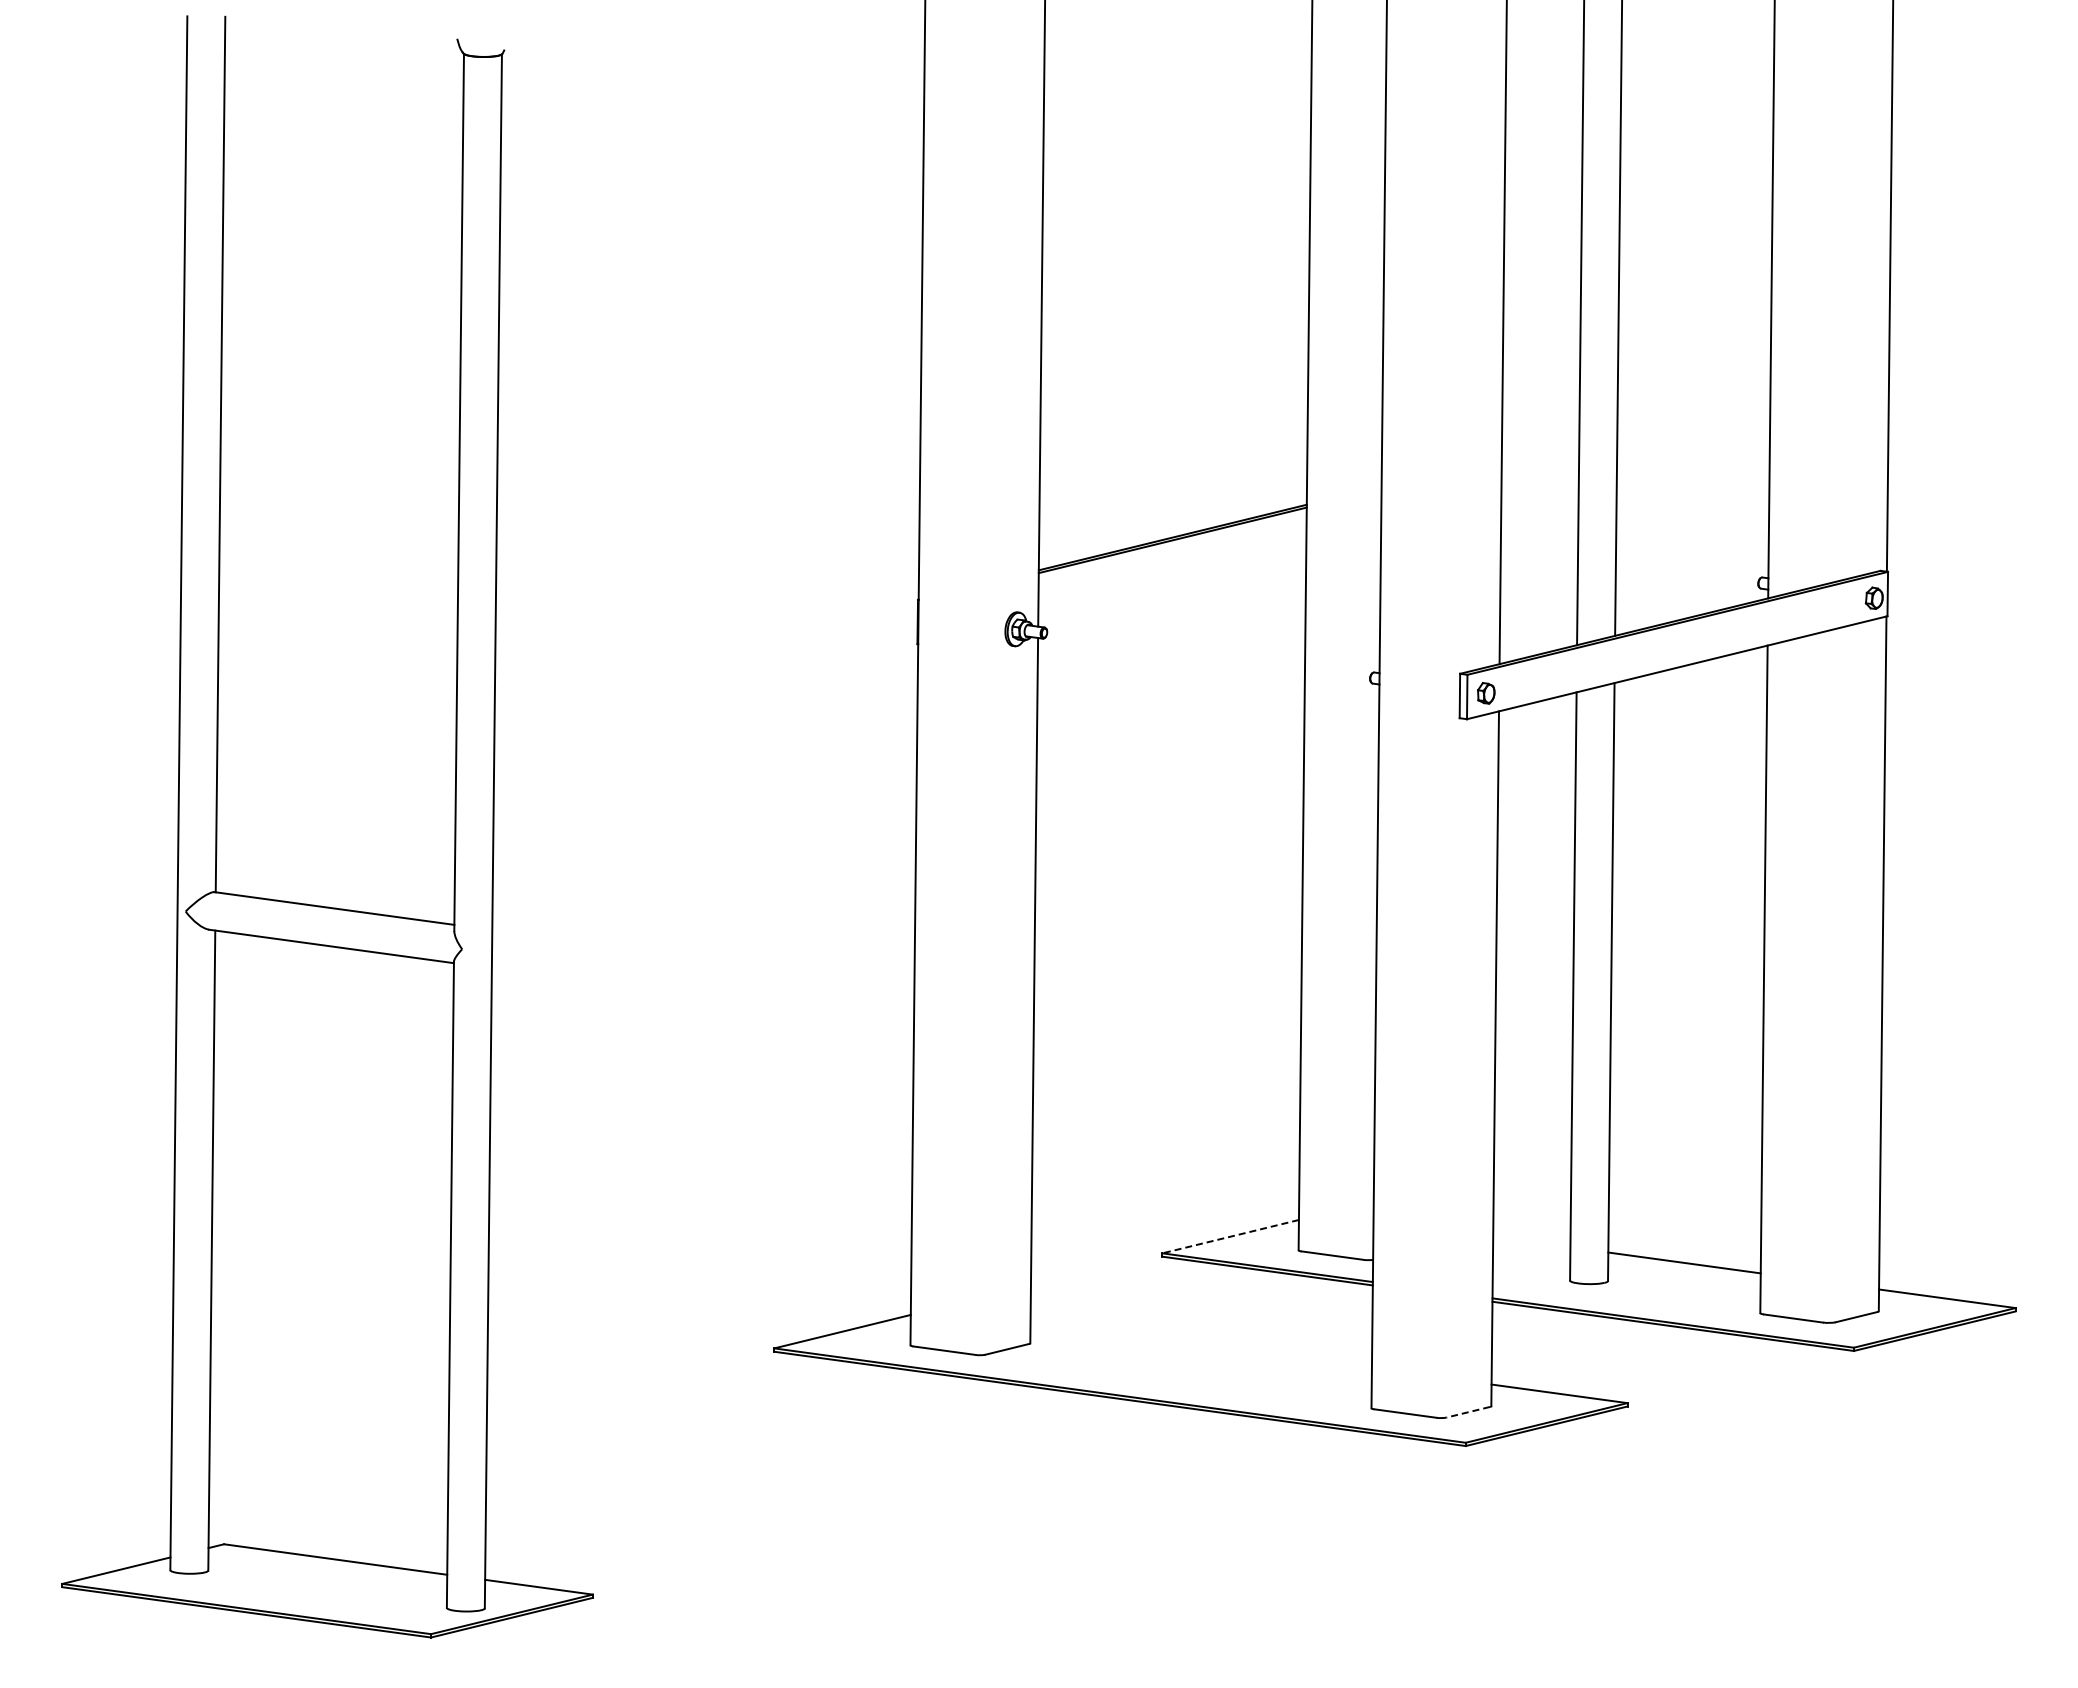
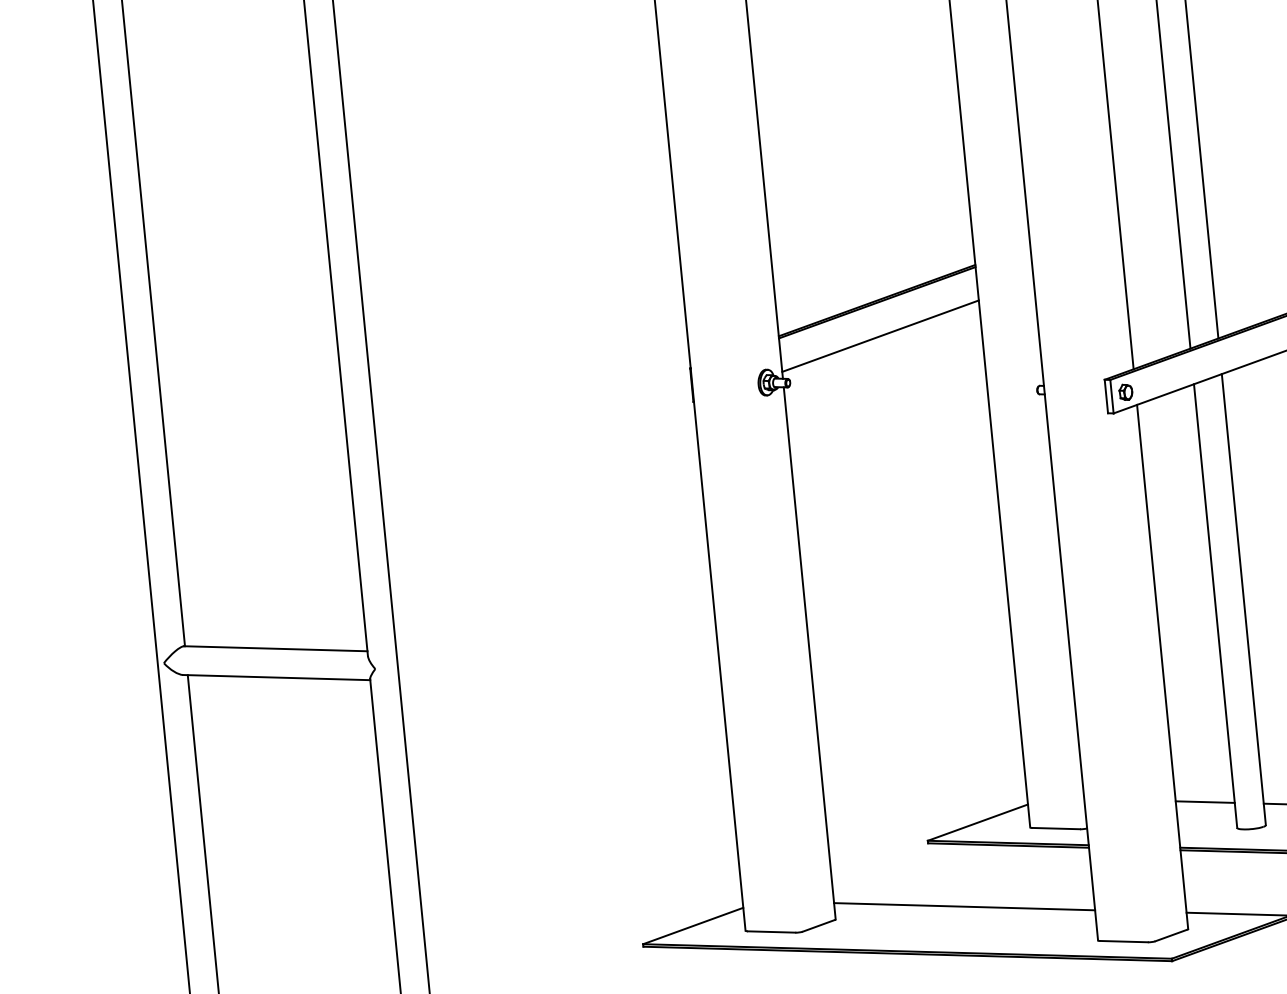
line: (1172, 584) -> (880, 336), added
line: (1230, 1236) -> (977, 822), dashed -> solid
line: (1531, 1241) -> (1204, 801), added
line: (1200, 1344) -> (964, 906), added
line: (1467, 1412) -> (1170, 935), dashed -> solid

